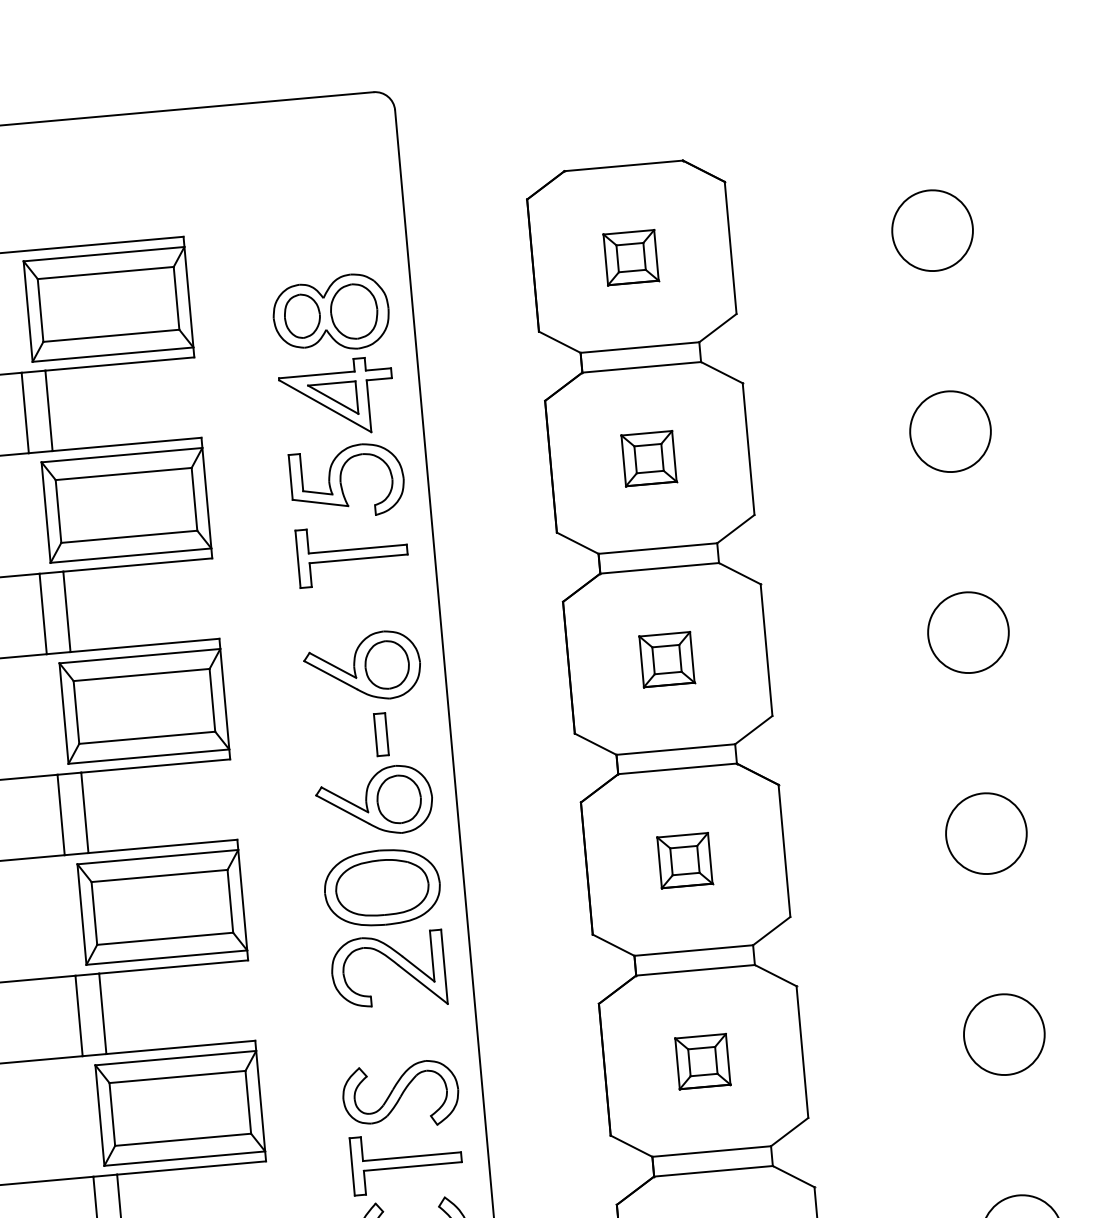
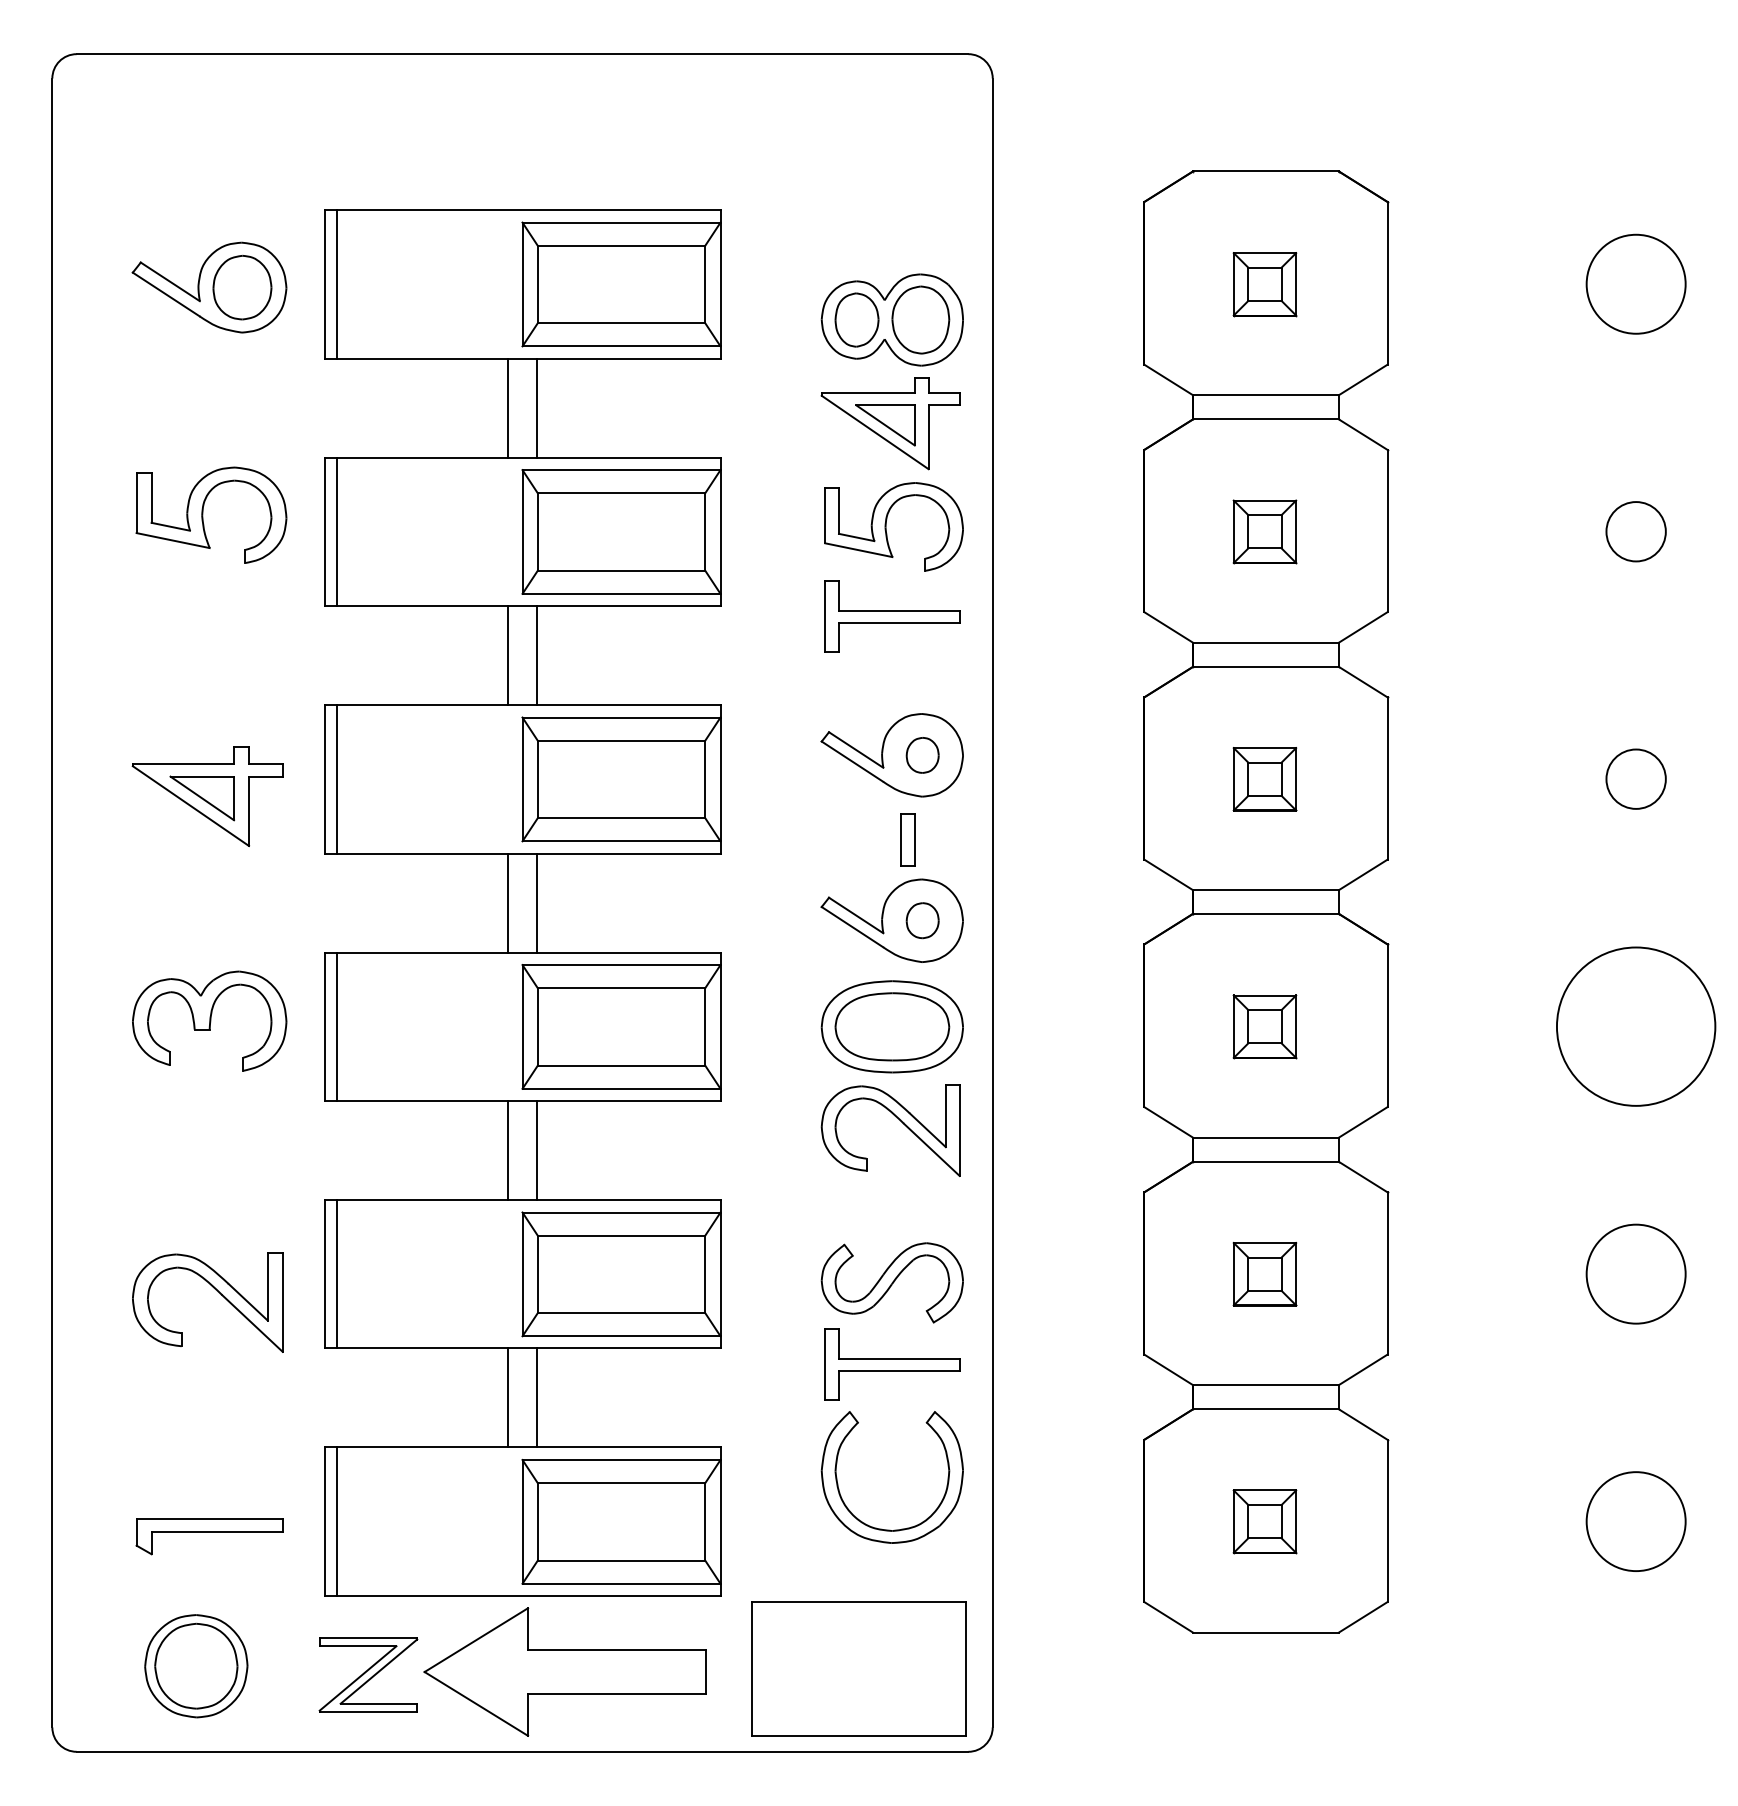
circle: (949, 431) -> (1635, 531), size x0.6
circle: (967, 632) -> (1635, 778), size x0.6
part: (387, 665) -> (922, 755), size x0.6
part: (399, 799) -> (922, 920), size x0.6
circle: (985, 833) -> (1635, 1026), size x1.6

